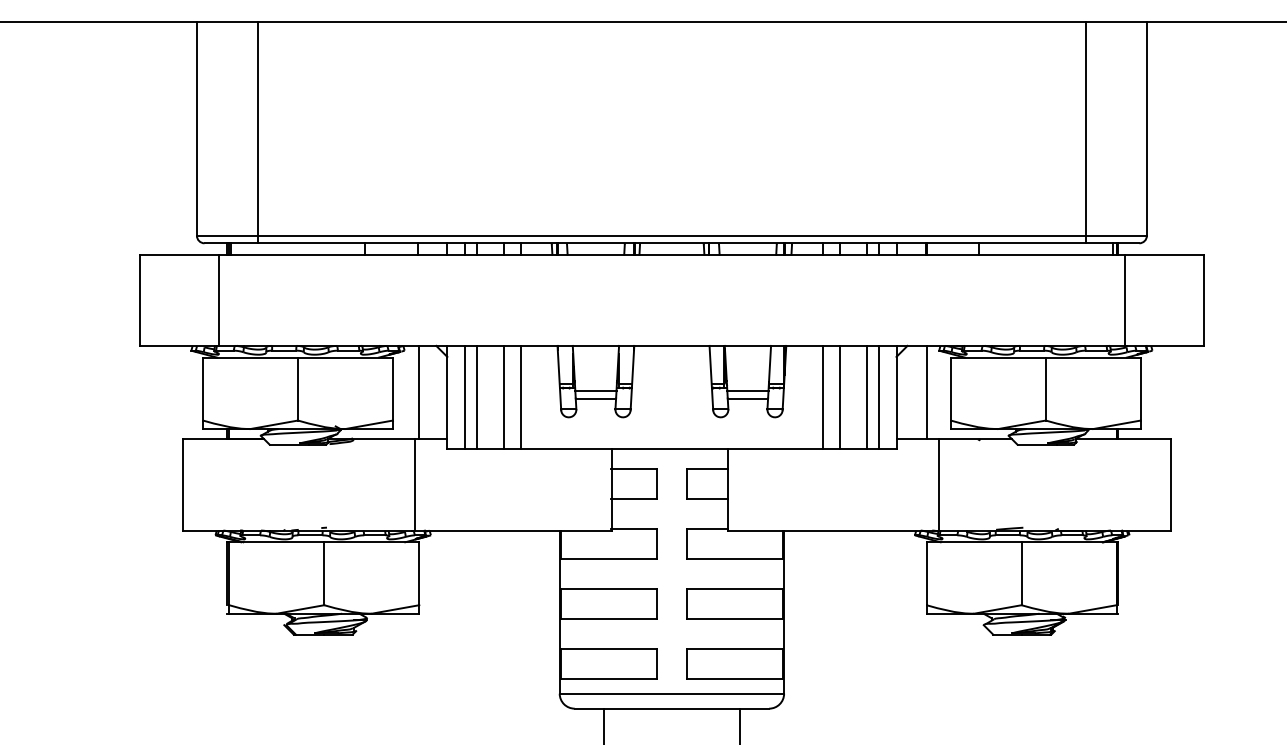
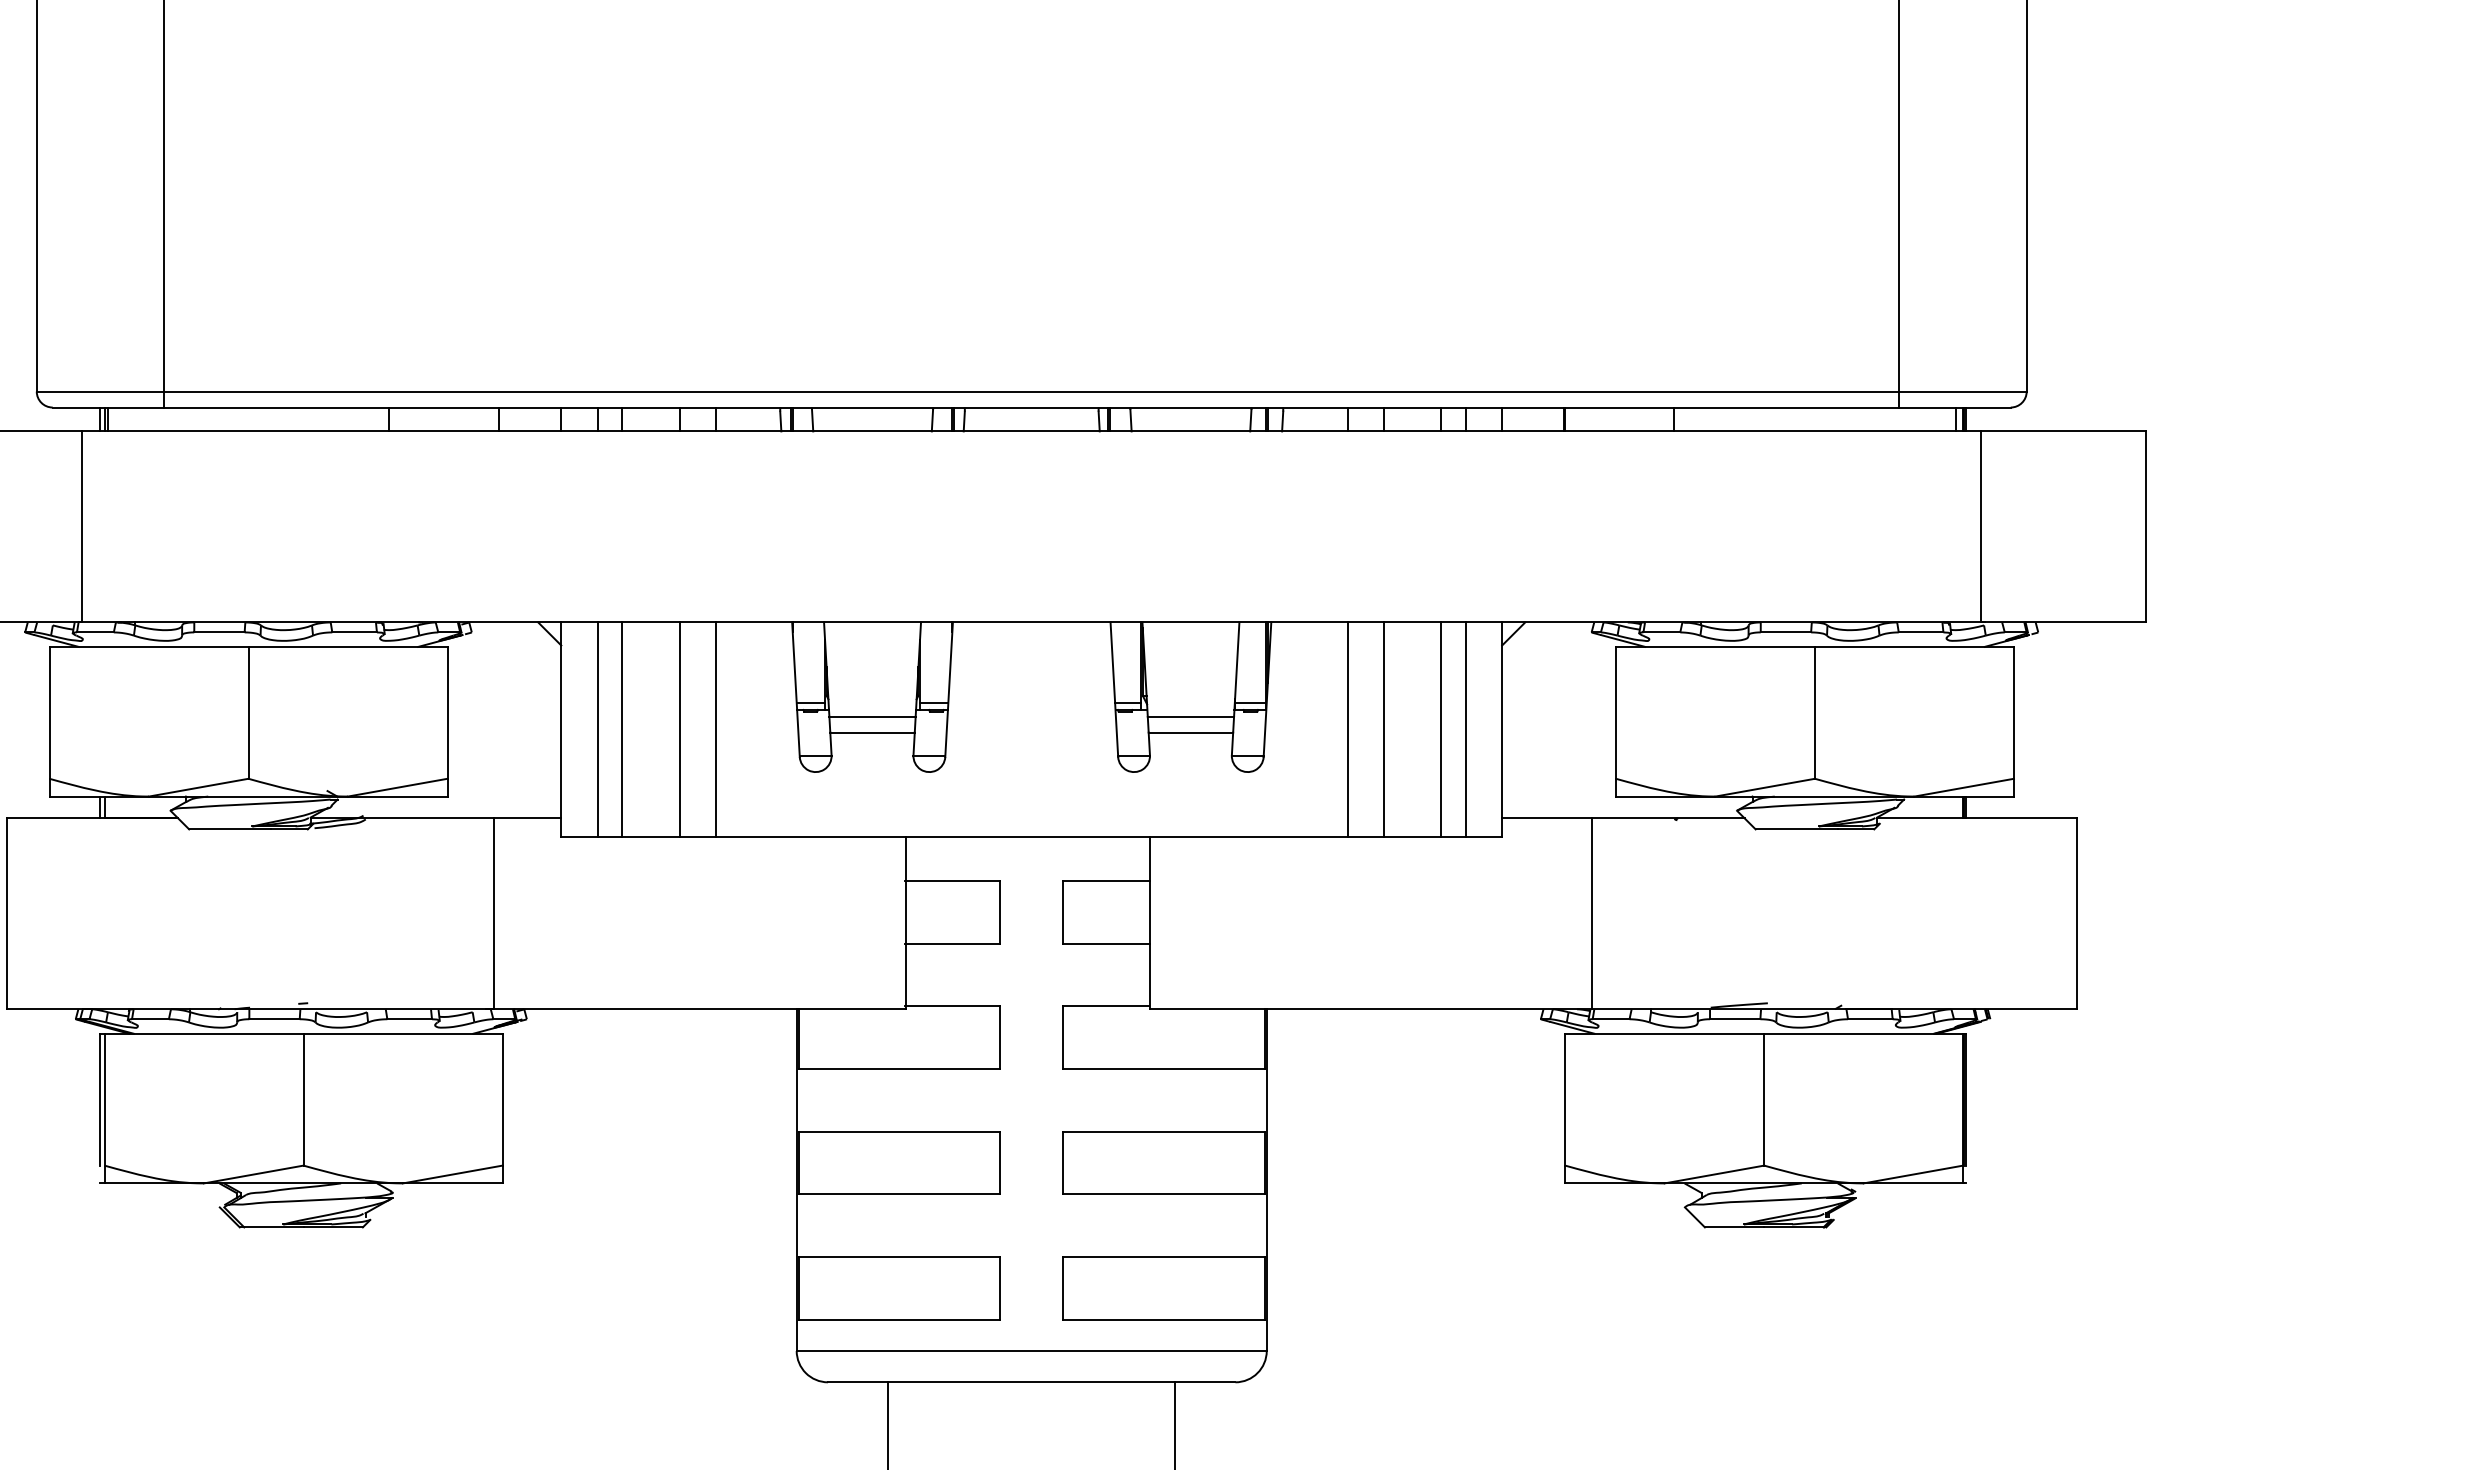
line: (419, 392) -> (502, 720), removed
line: (926, 392) -> (1564, 720), removed

